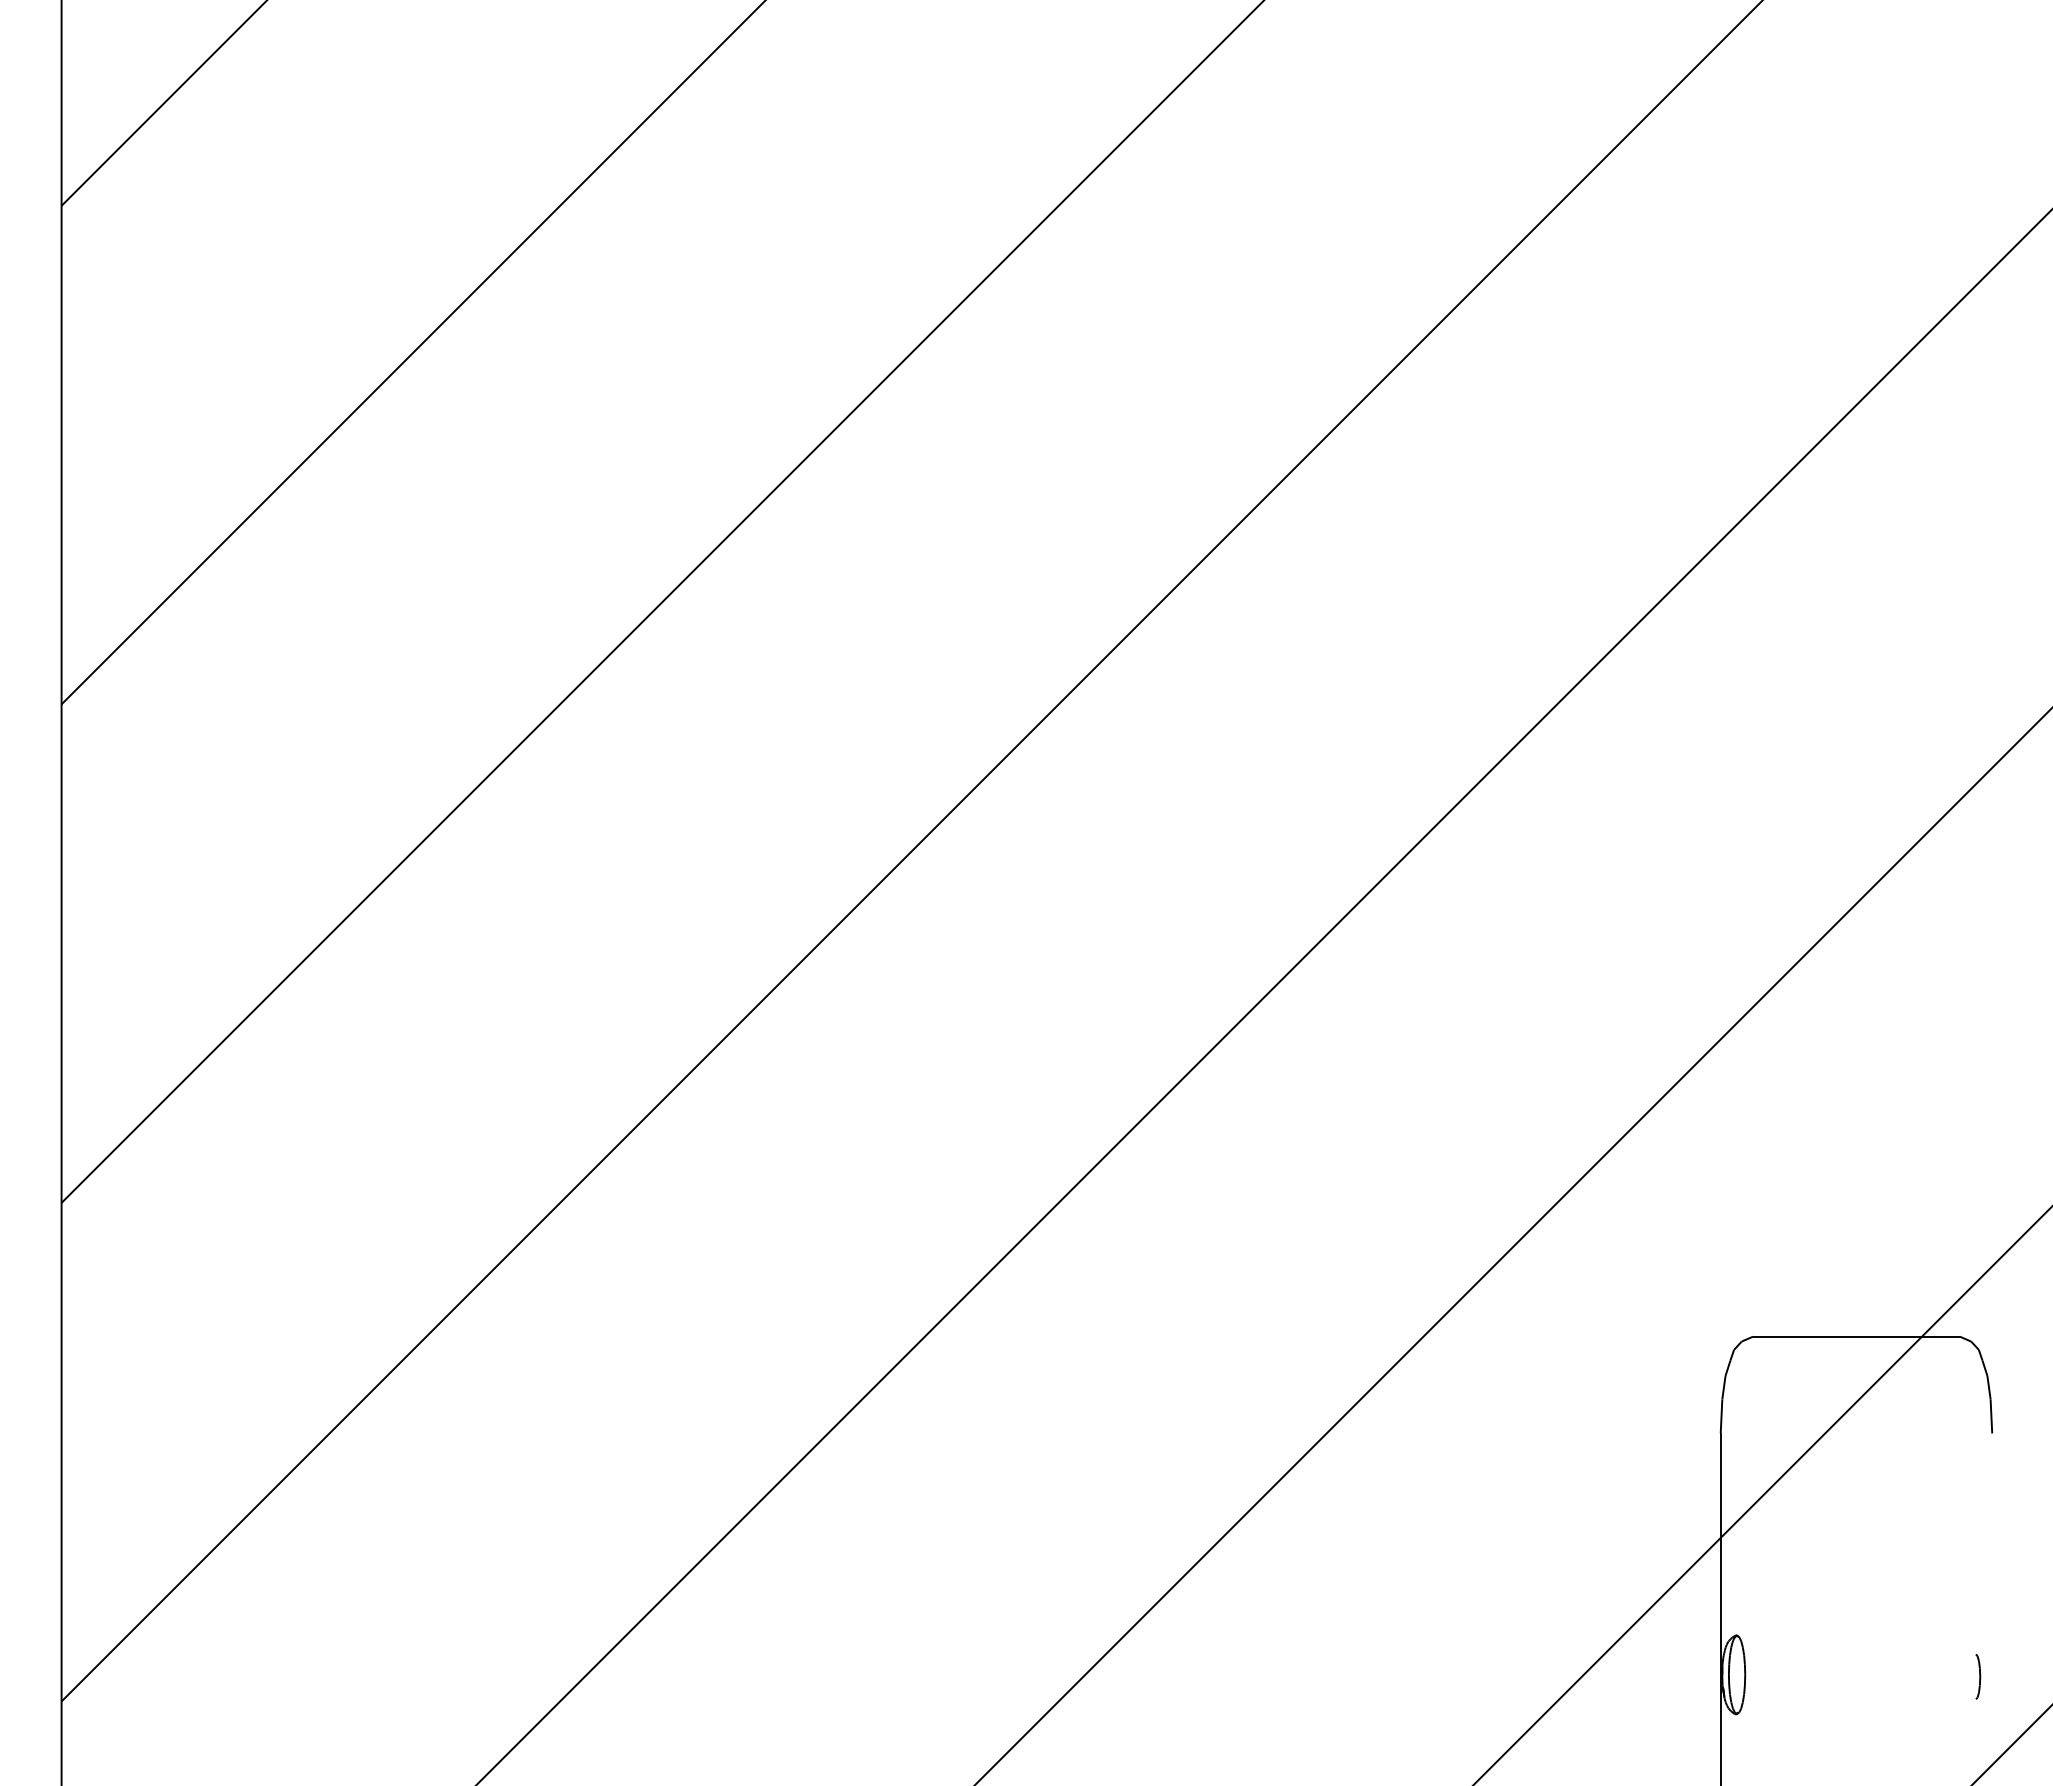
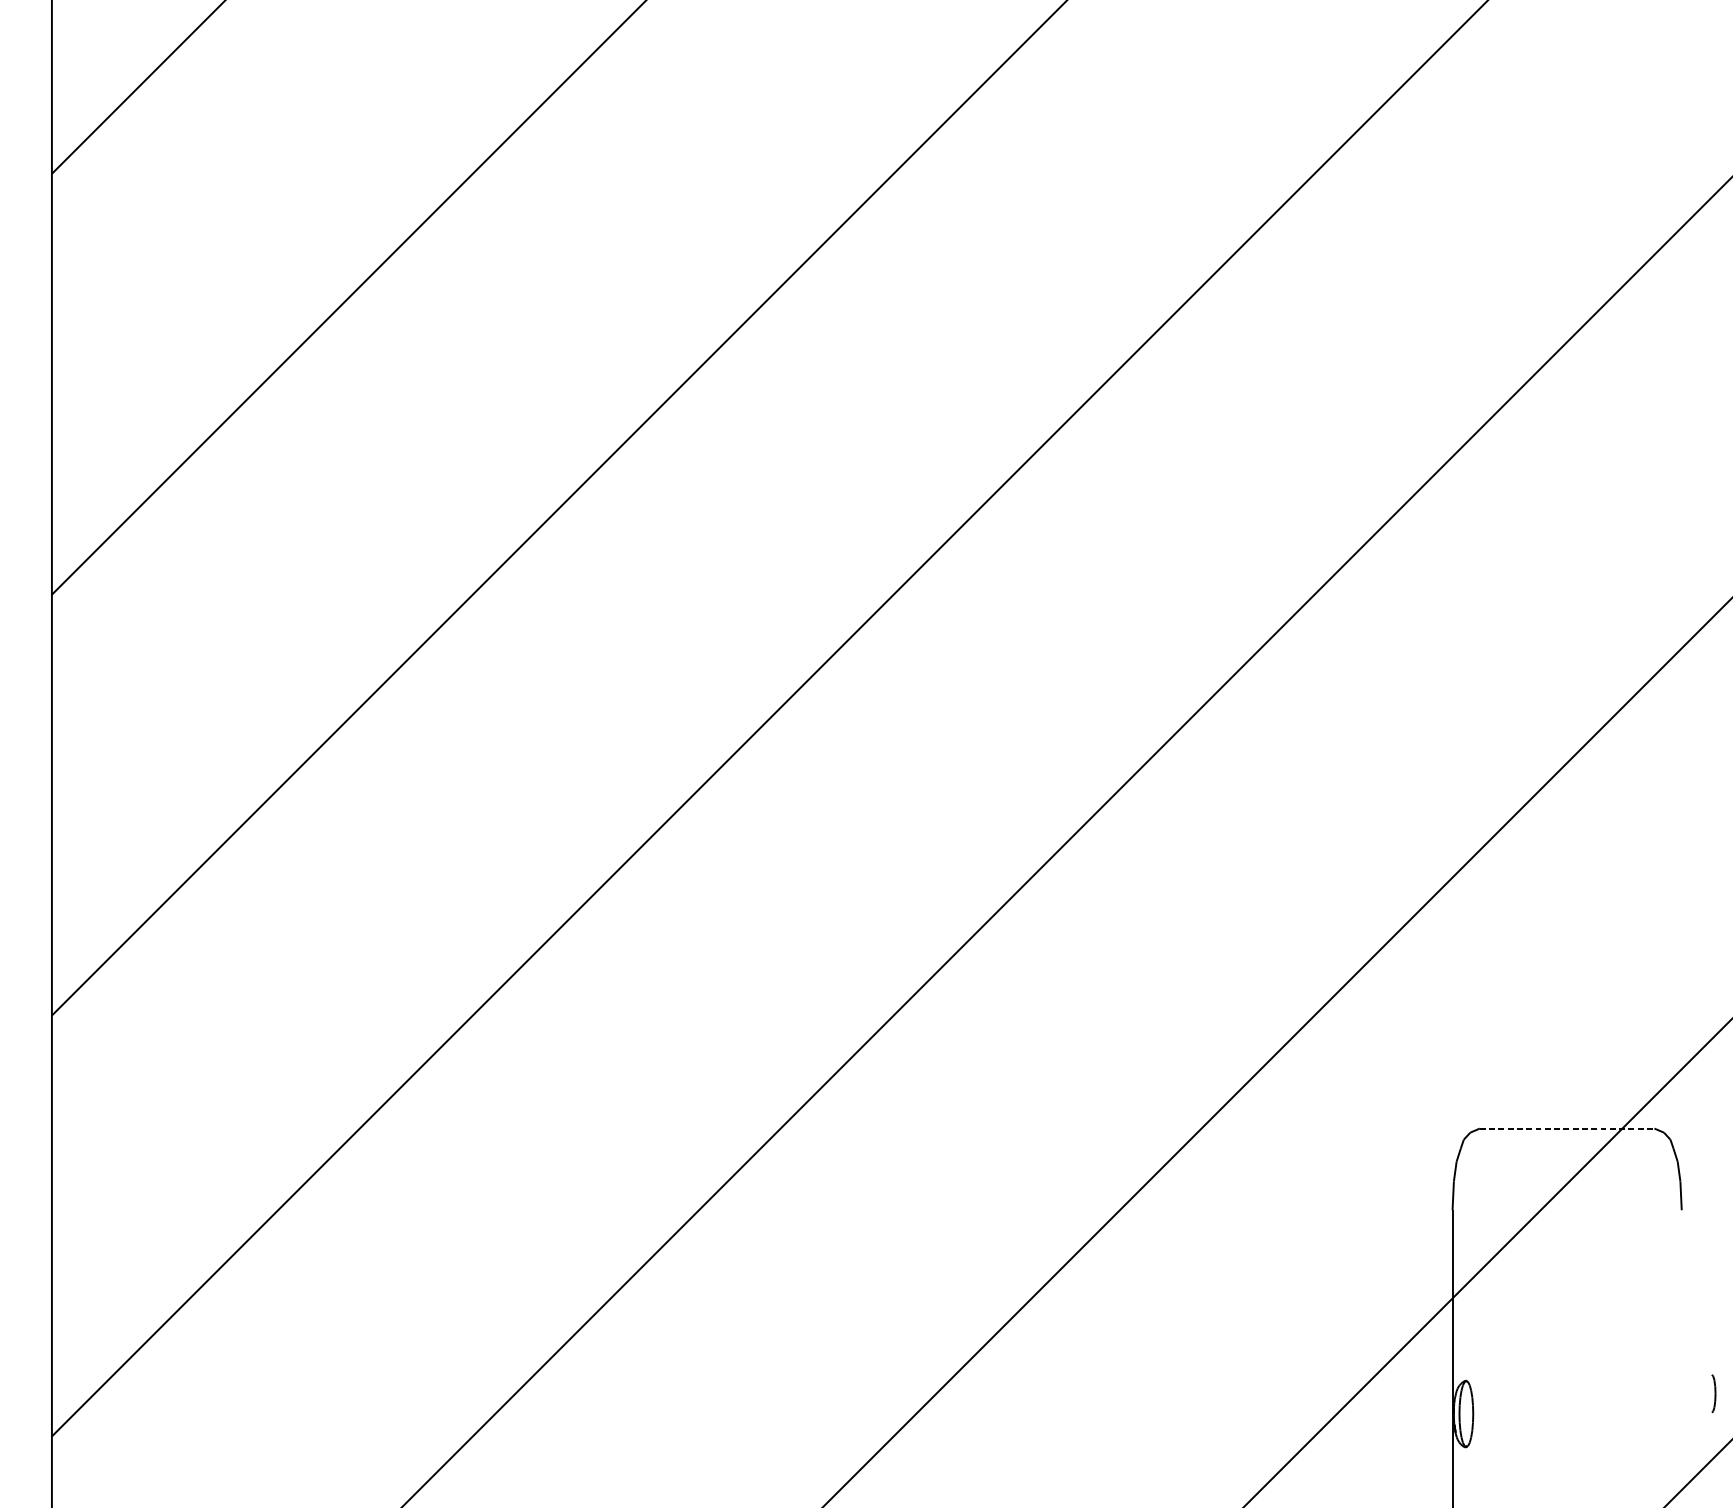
line: (1856, 1336) -> (1567, 1128), solid -> dashed
part: (1978, 1676) -> (1714, 1393), moved

